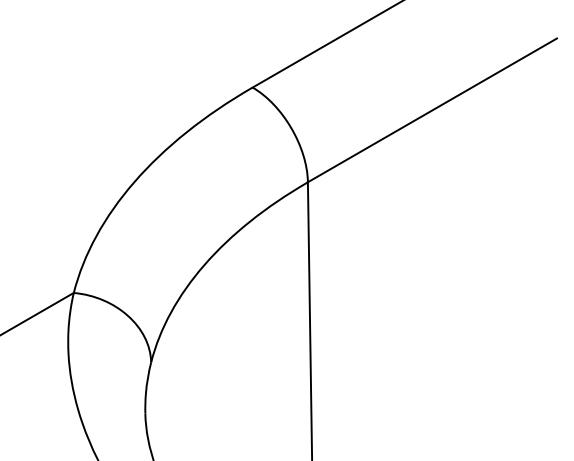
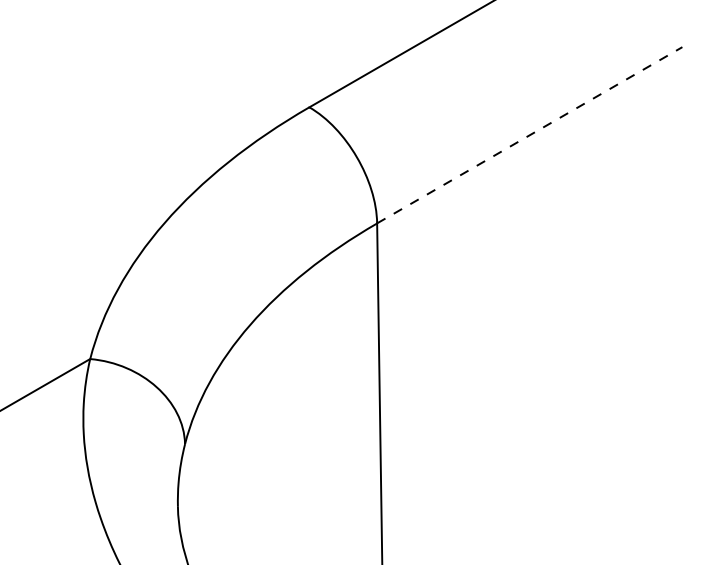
line: (433, 110) -> (530, 135), solid -> dashed

